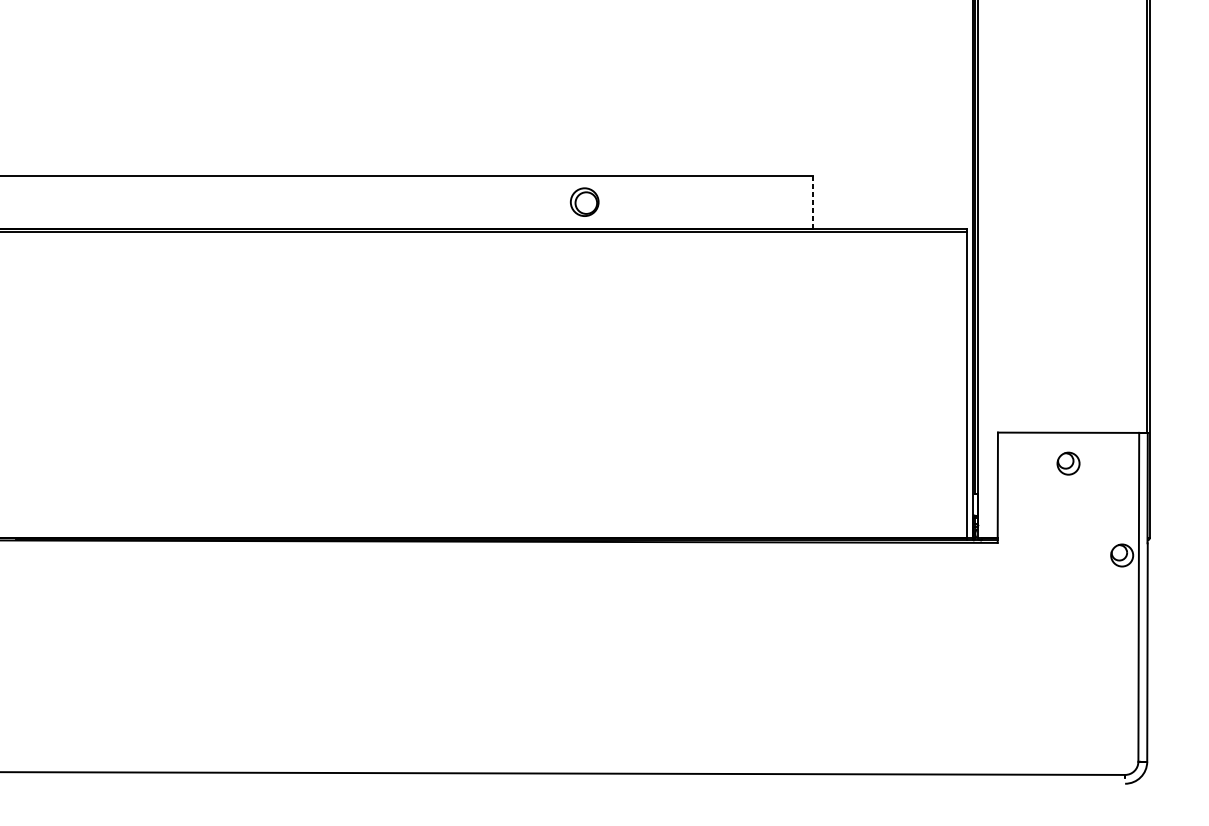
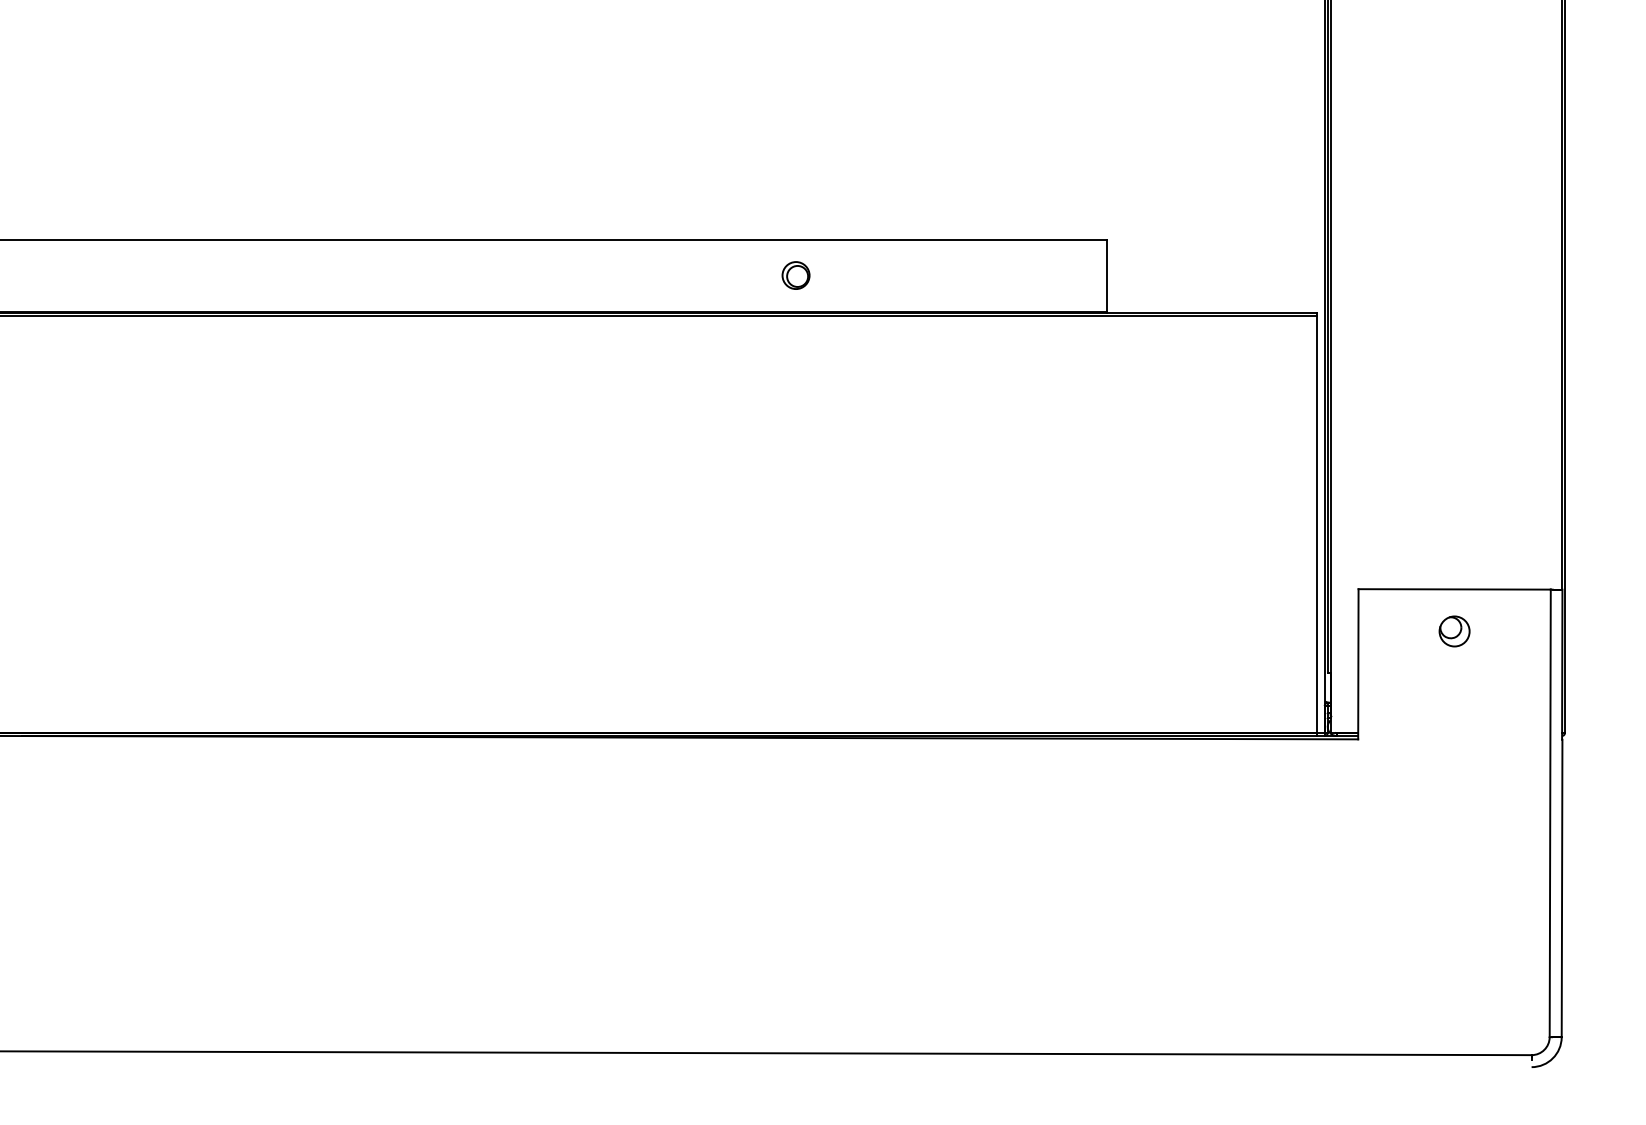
part: (584, 202) -> (795, 275), size x0.71
line: (812, 202) -> (1106, 275), dashed -> solid
part: (1122, 555) -> (1527, 756), removed

